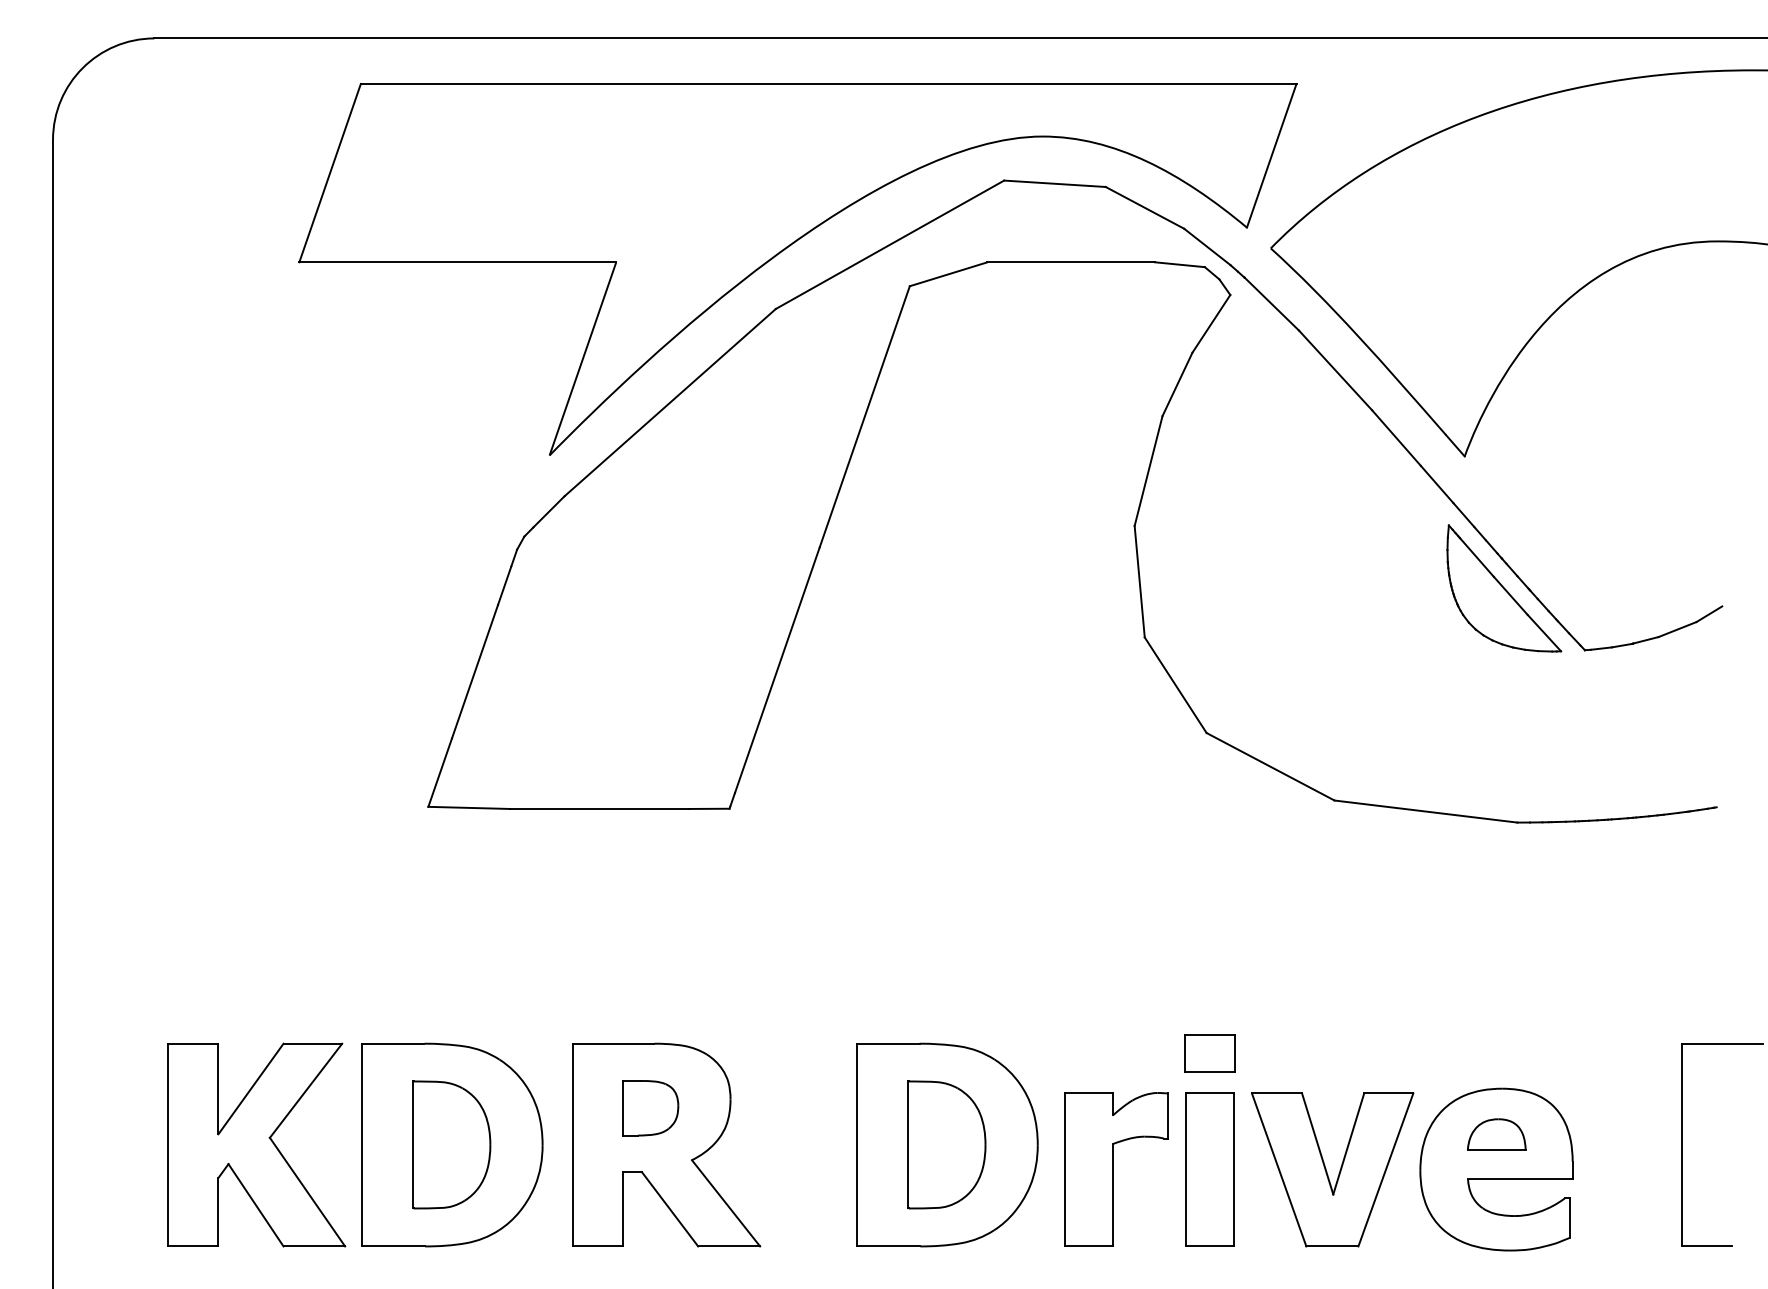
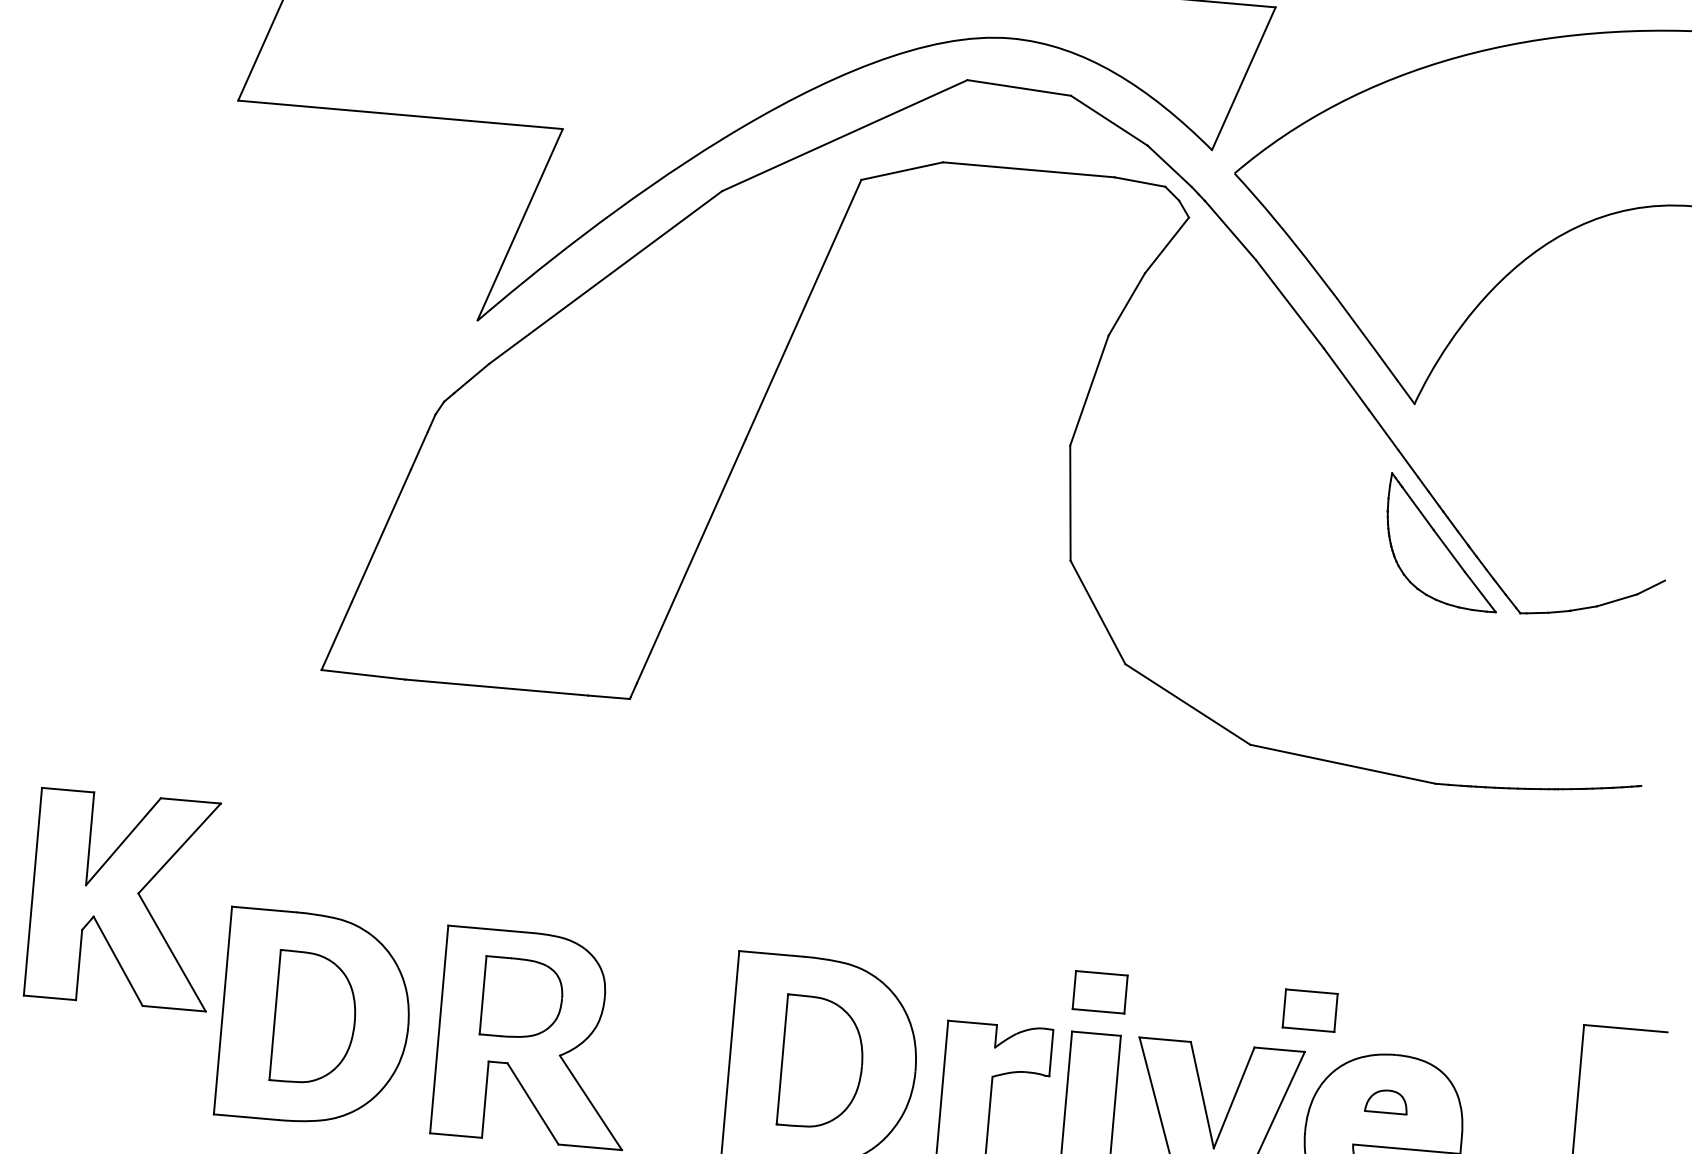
part: (1414, 1053) -> (1309, 1011), added
part: (650, 1108) -> (522, 998), size x1.4
part: (1496, 1134) -> (1386, 1101), size x0.7
part: (256, 1144) -> (124, 899), moved

